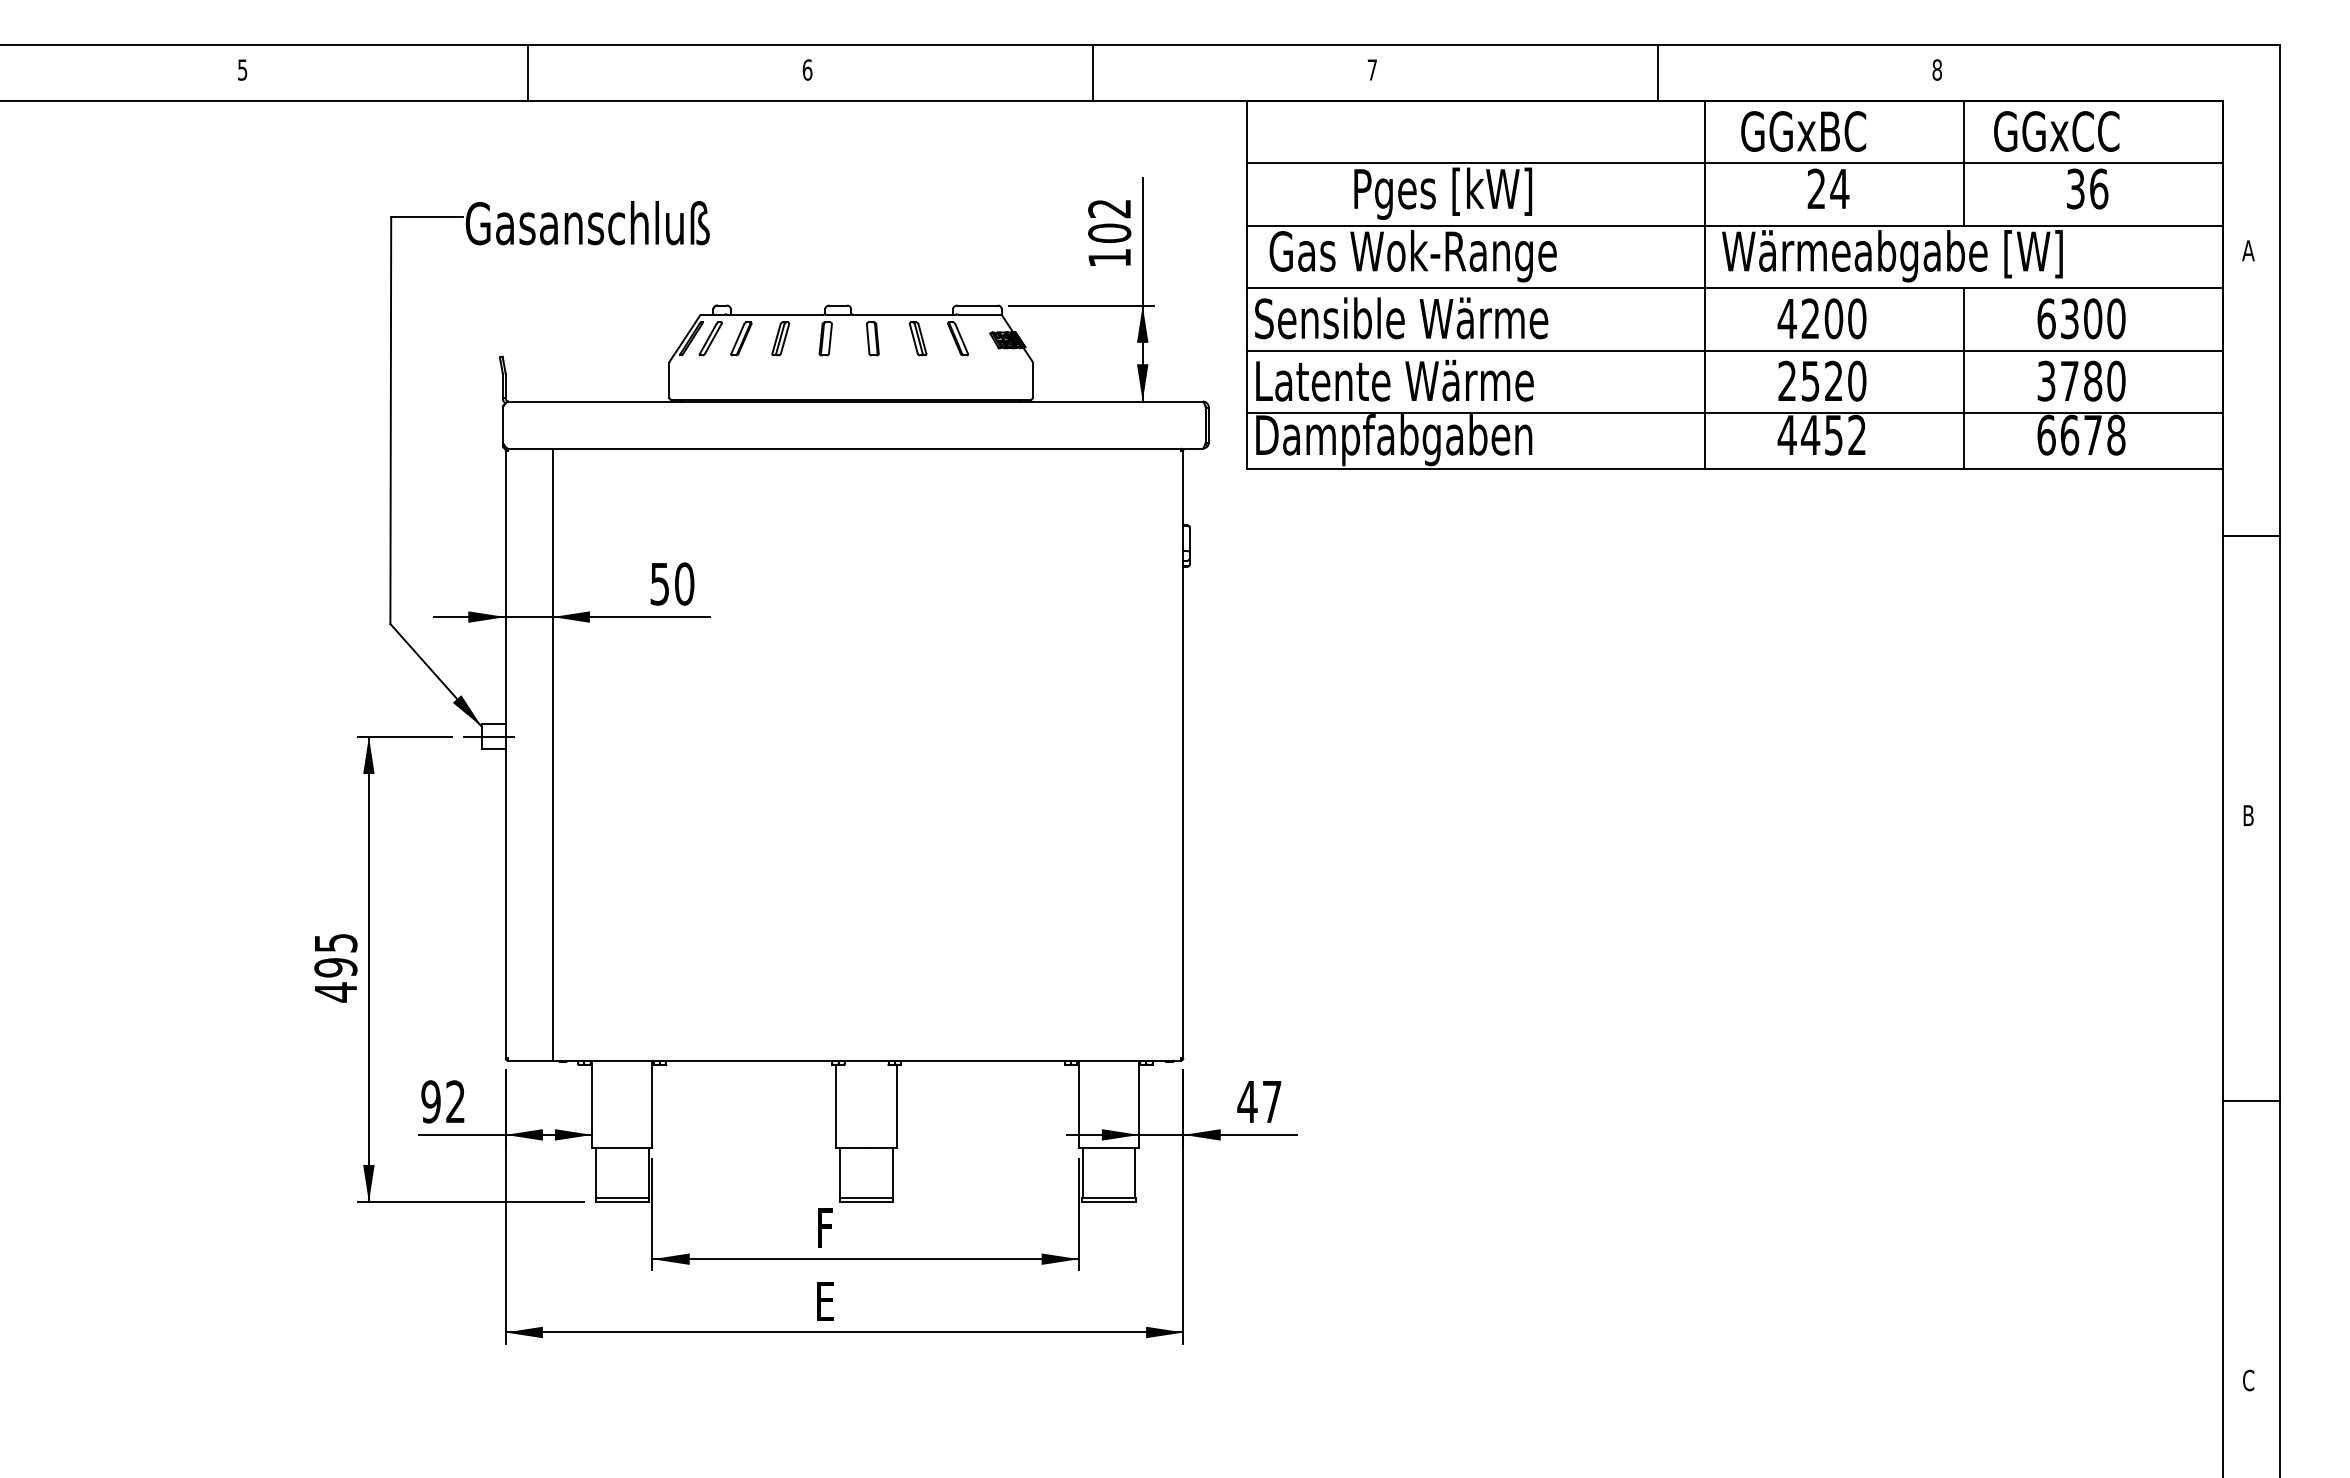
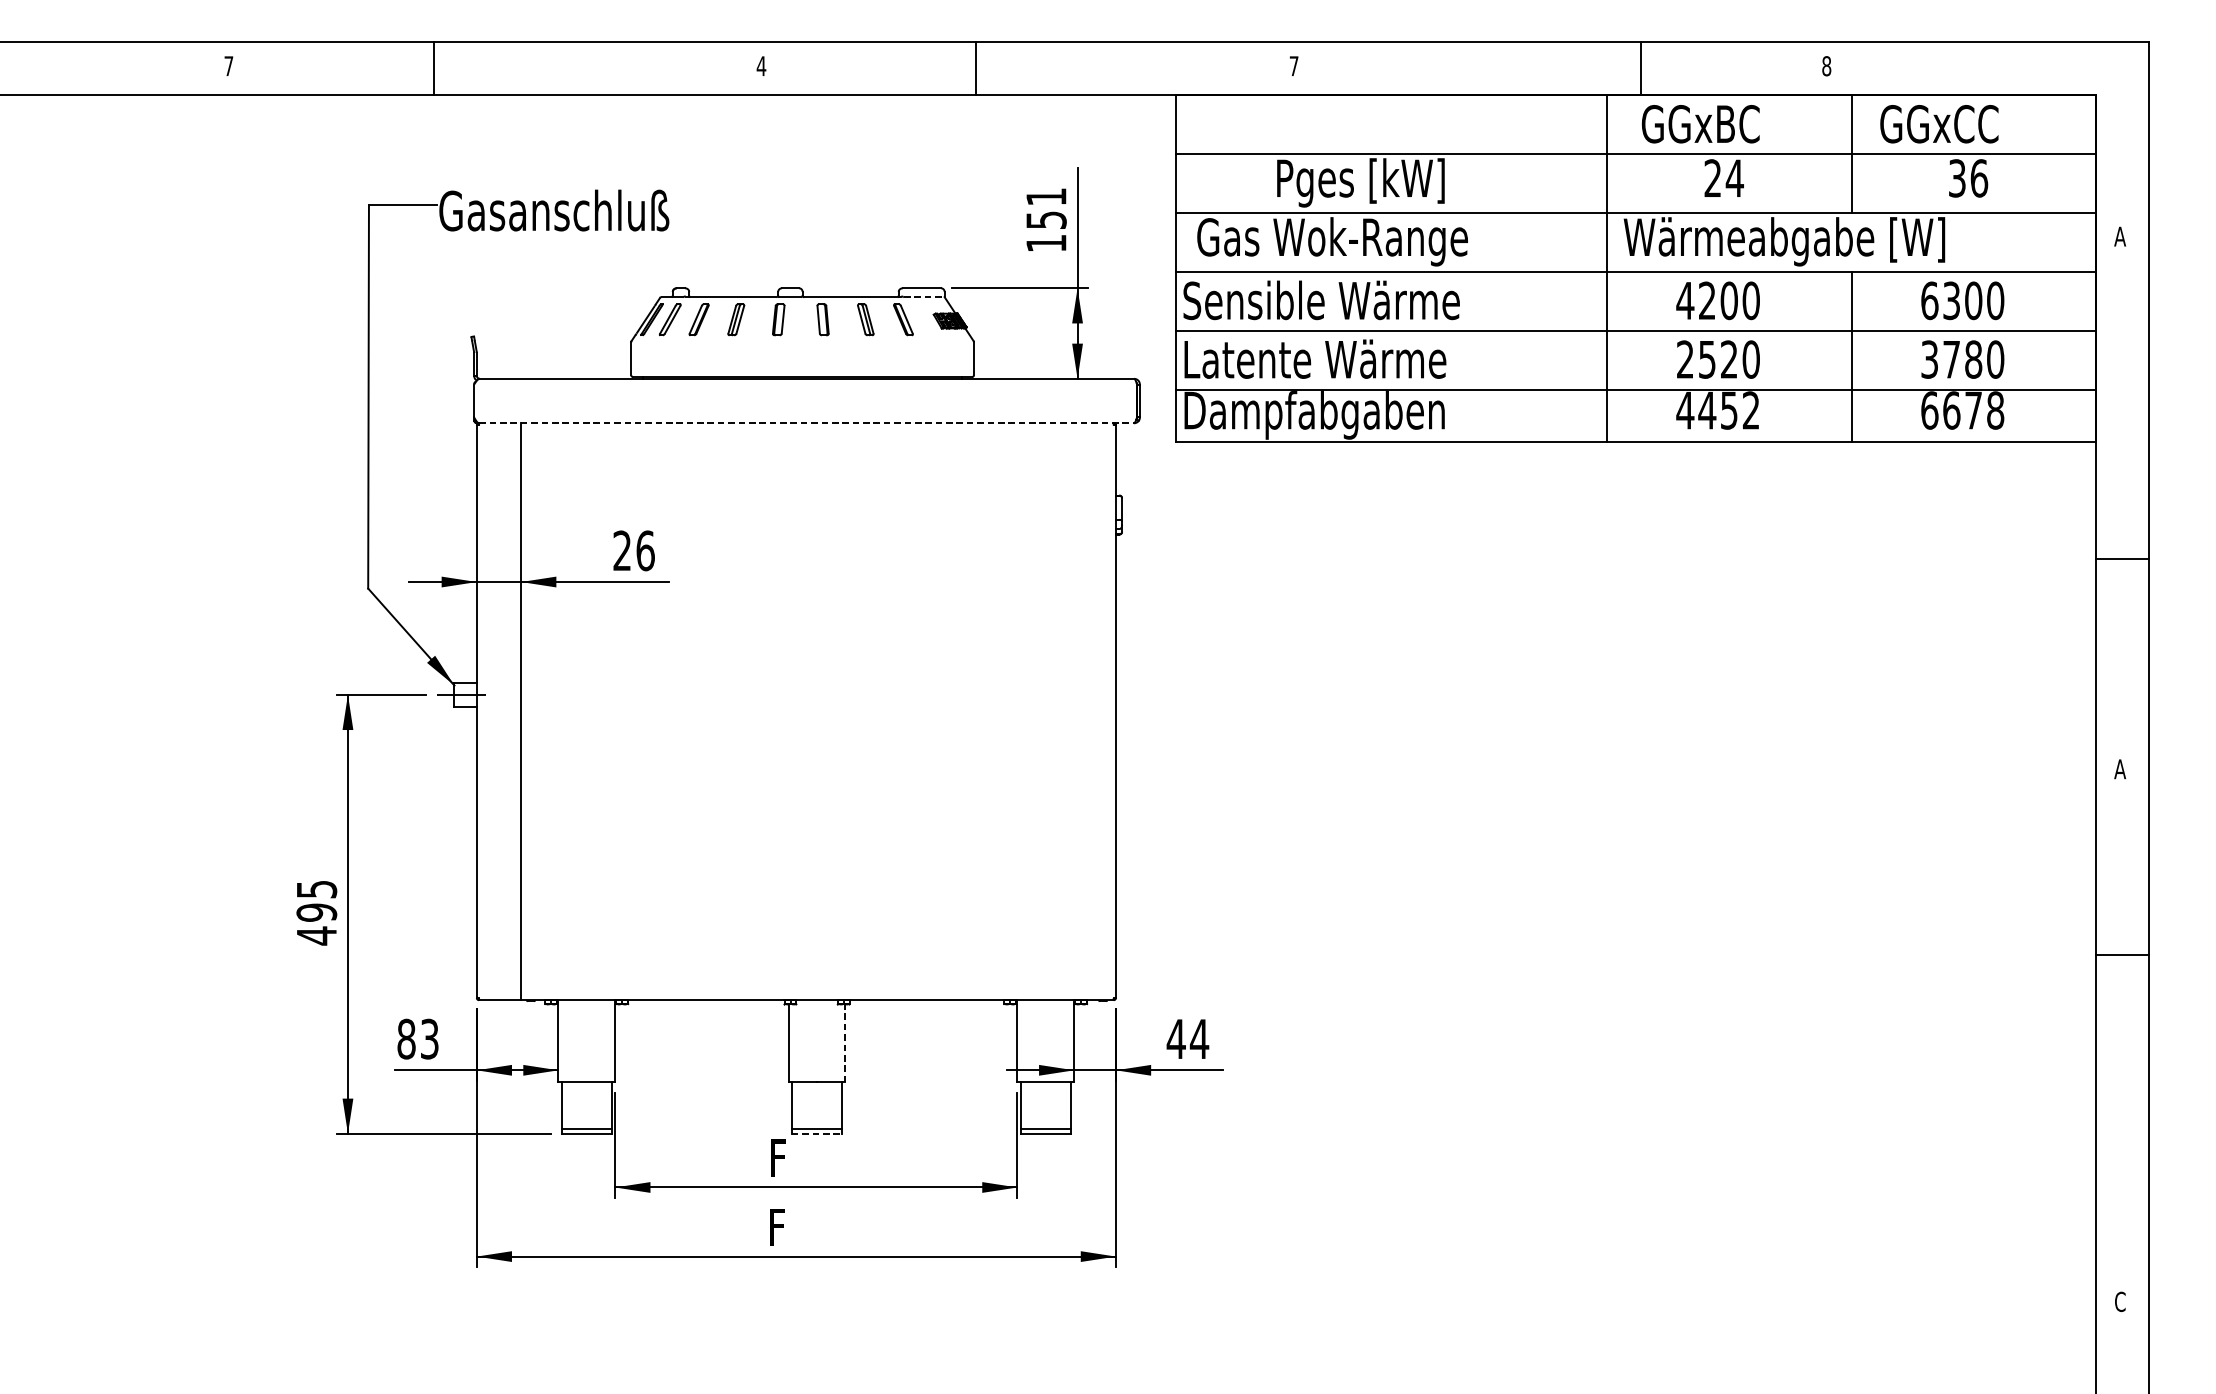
text: (242, 69) -> (228, 65), 5 -> 7
text: (807, 69) -> (761, 65), 6 -> 4
line: (528, 72) -> (434, 68), moved
line: (1093, 72) -> (976, 68), moved
line: (1658, 72) -> (1641, 68), moved
text: (1109, 221) -> (1046, 209), 102 -> 151
line: (980, 314) -> (924, 296), solid -> dashed
line: (855, 448) -> (806, 423), solid -> dashed
line: (2251, 535) -> (2123, 558), moved
text: (672, 583) -> (634, 550), 50 -> 26
text: (2248, 815) -> (2120, 769), B -> A
line: (2251, 1100) -> (2123, 954), moved
text: (442, 1101) -> (417, 1038), 92 -> 83
text: (1271, 1101) -> (1198, 1038), 47 -> 44
line: (896, 1105) -> (845, 1042), solid -> dashed
line: (866, 1202) -> (817, 1134), solid -> dashed
text: (827, 1301) -> (780, 1227), E -> F

